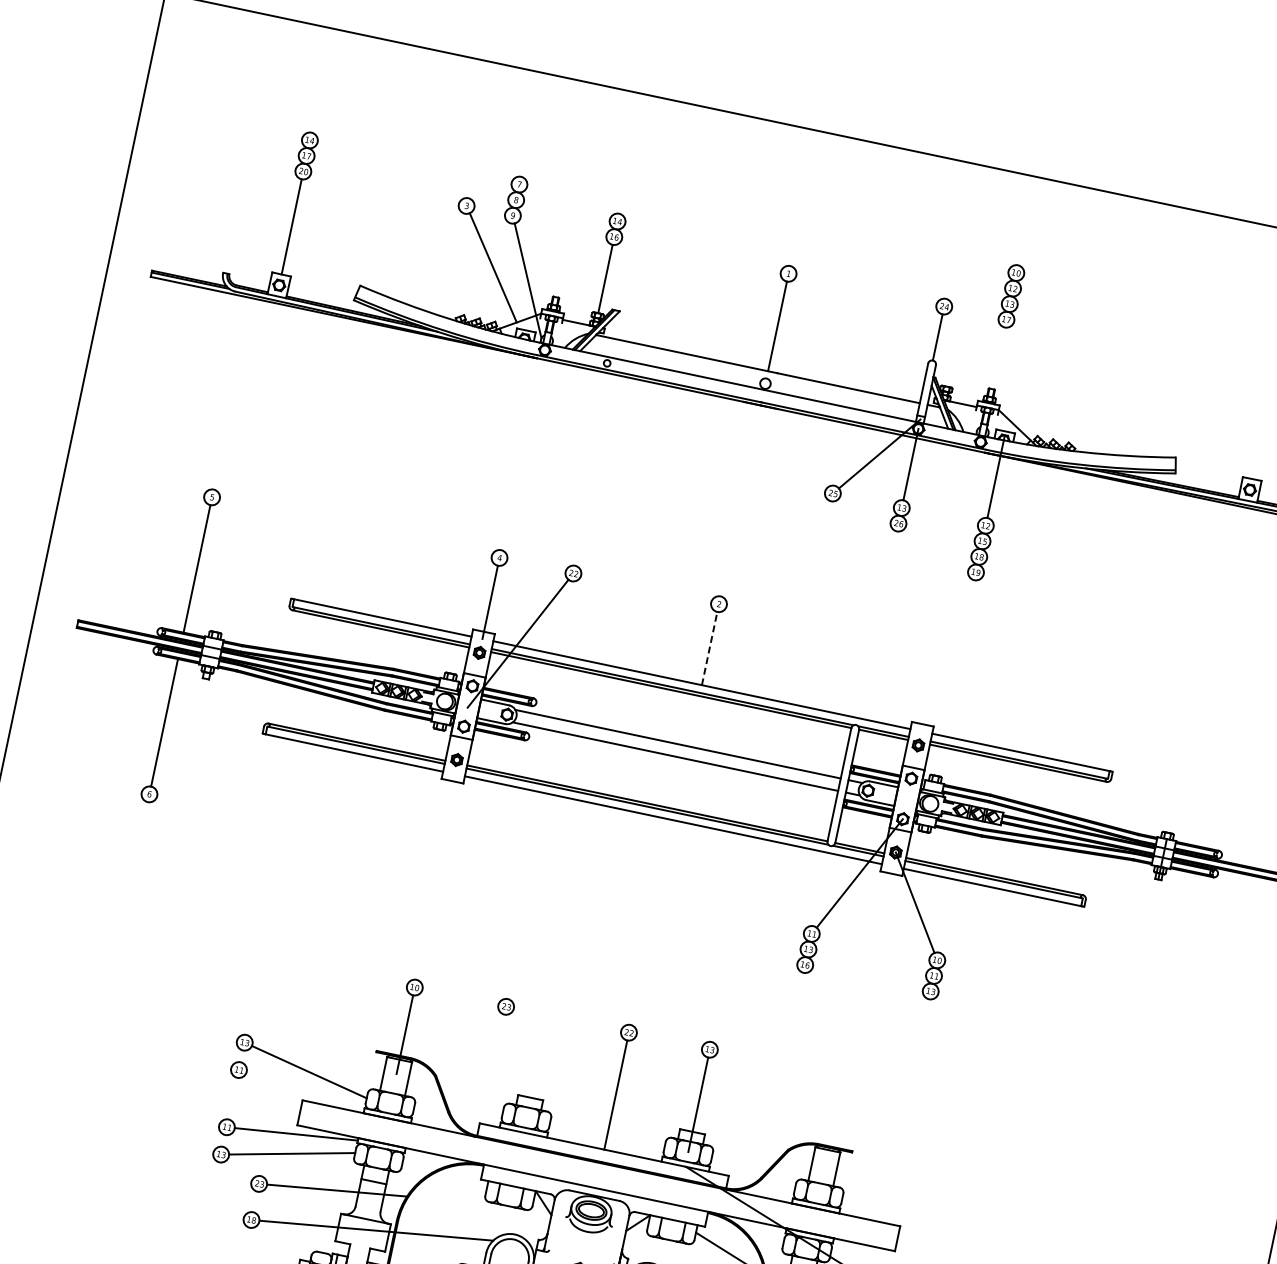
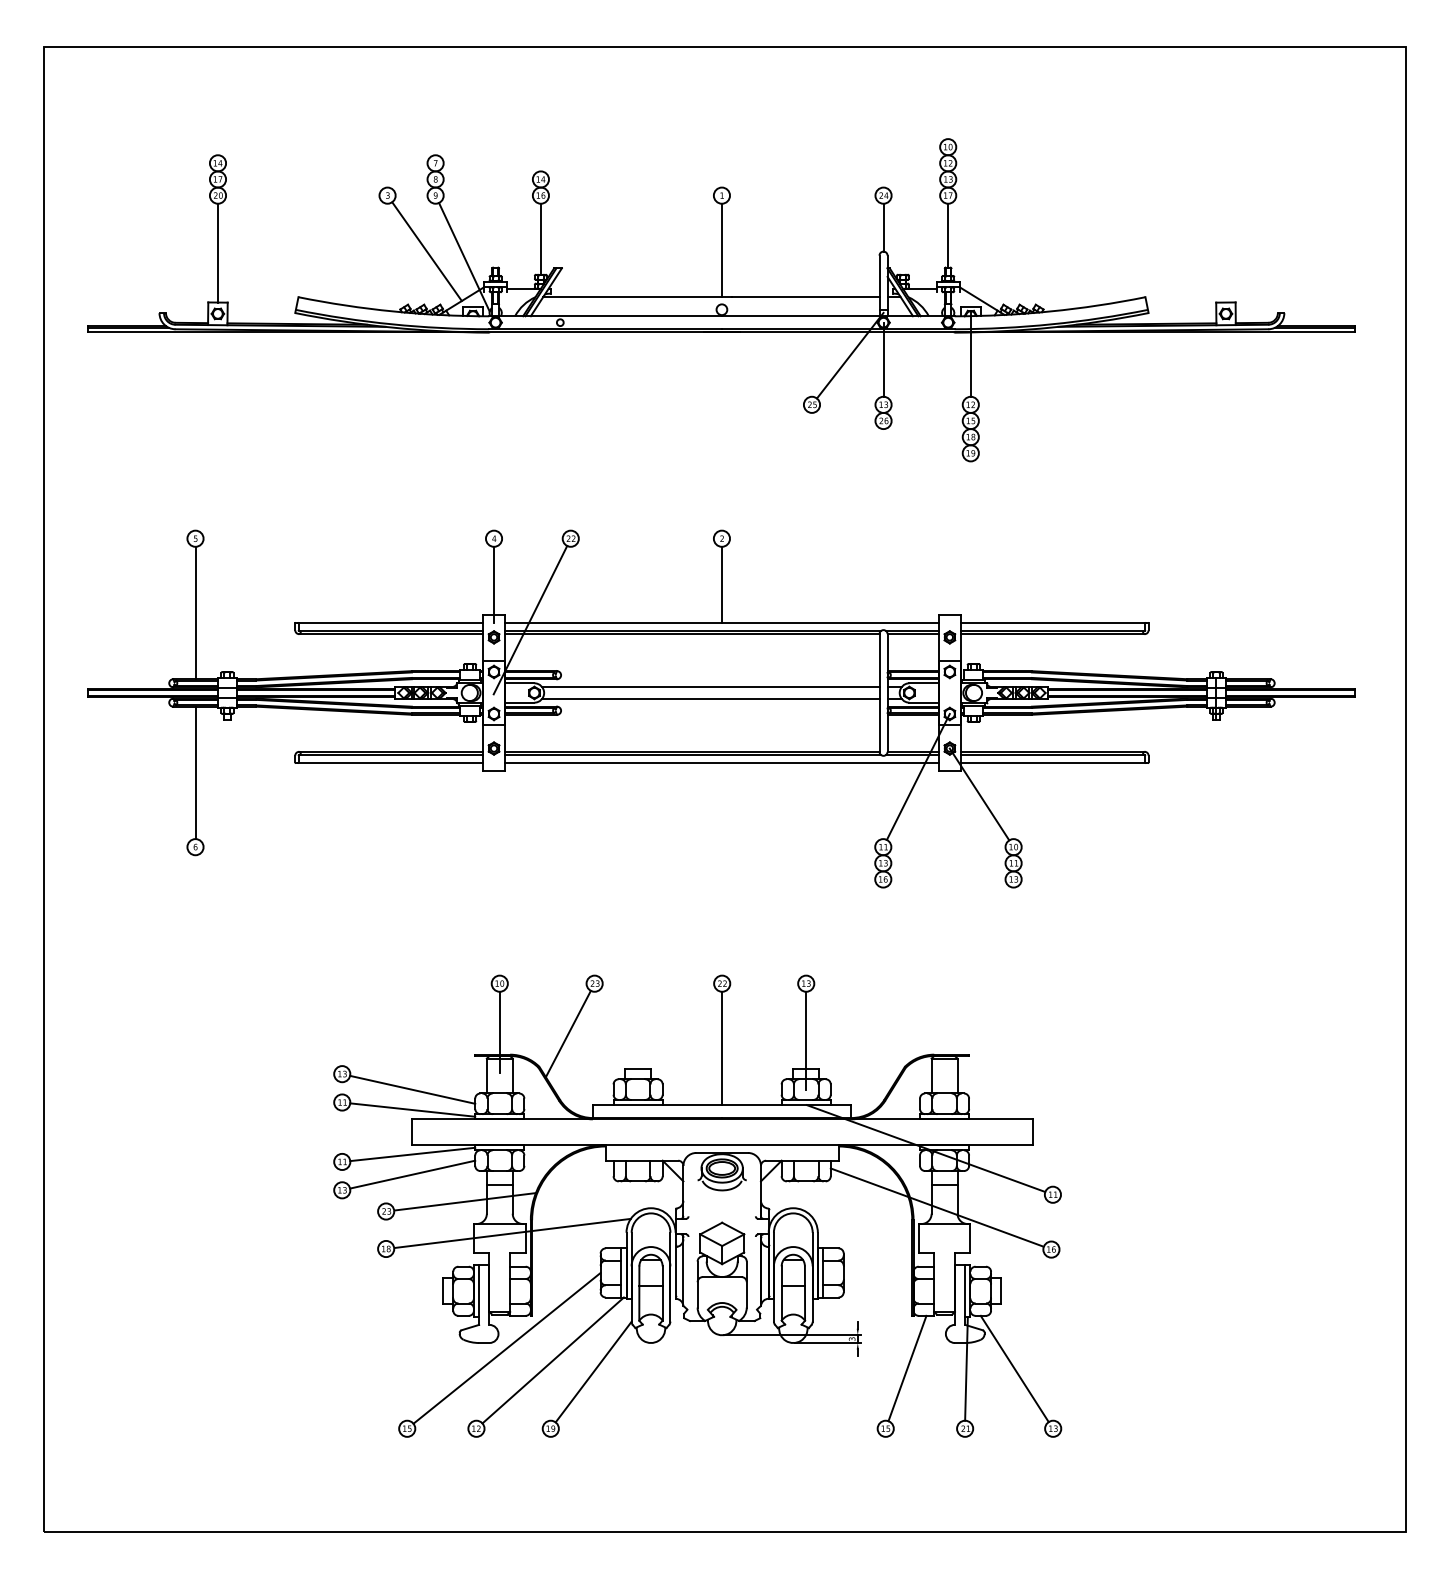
line: (998, 358) -> (948, 235), added
line: (709, 648) -> (721, 584), dashed -> solid
line: (469, 1049) -> (567, 1033), added
line: (305, 1091) -> (412, 1109), added

